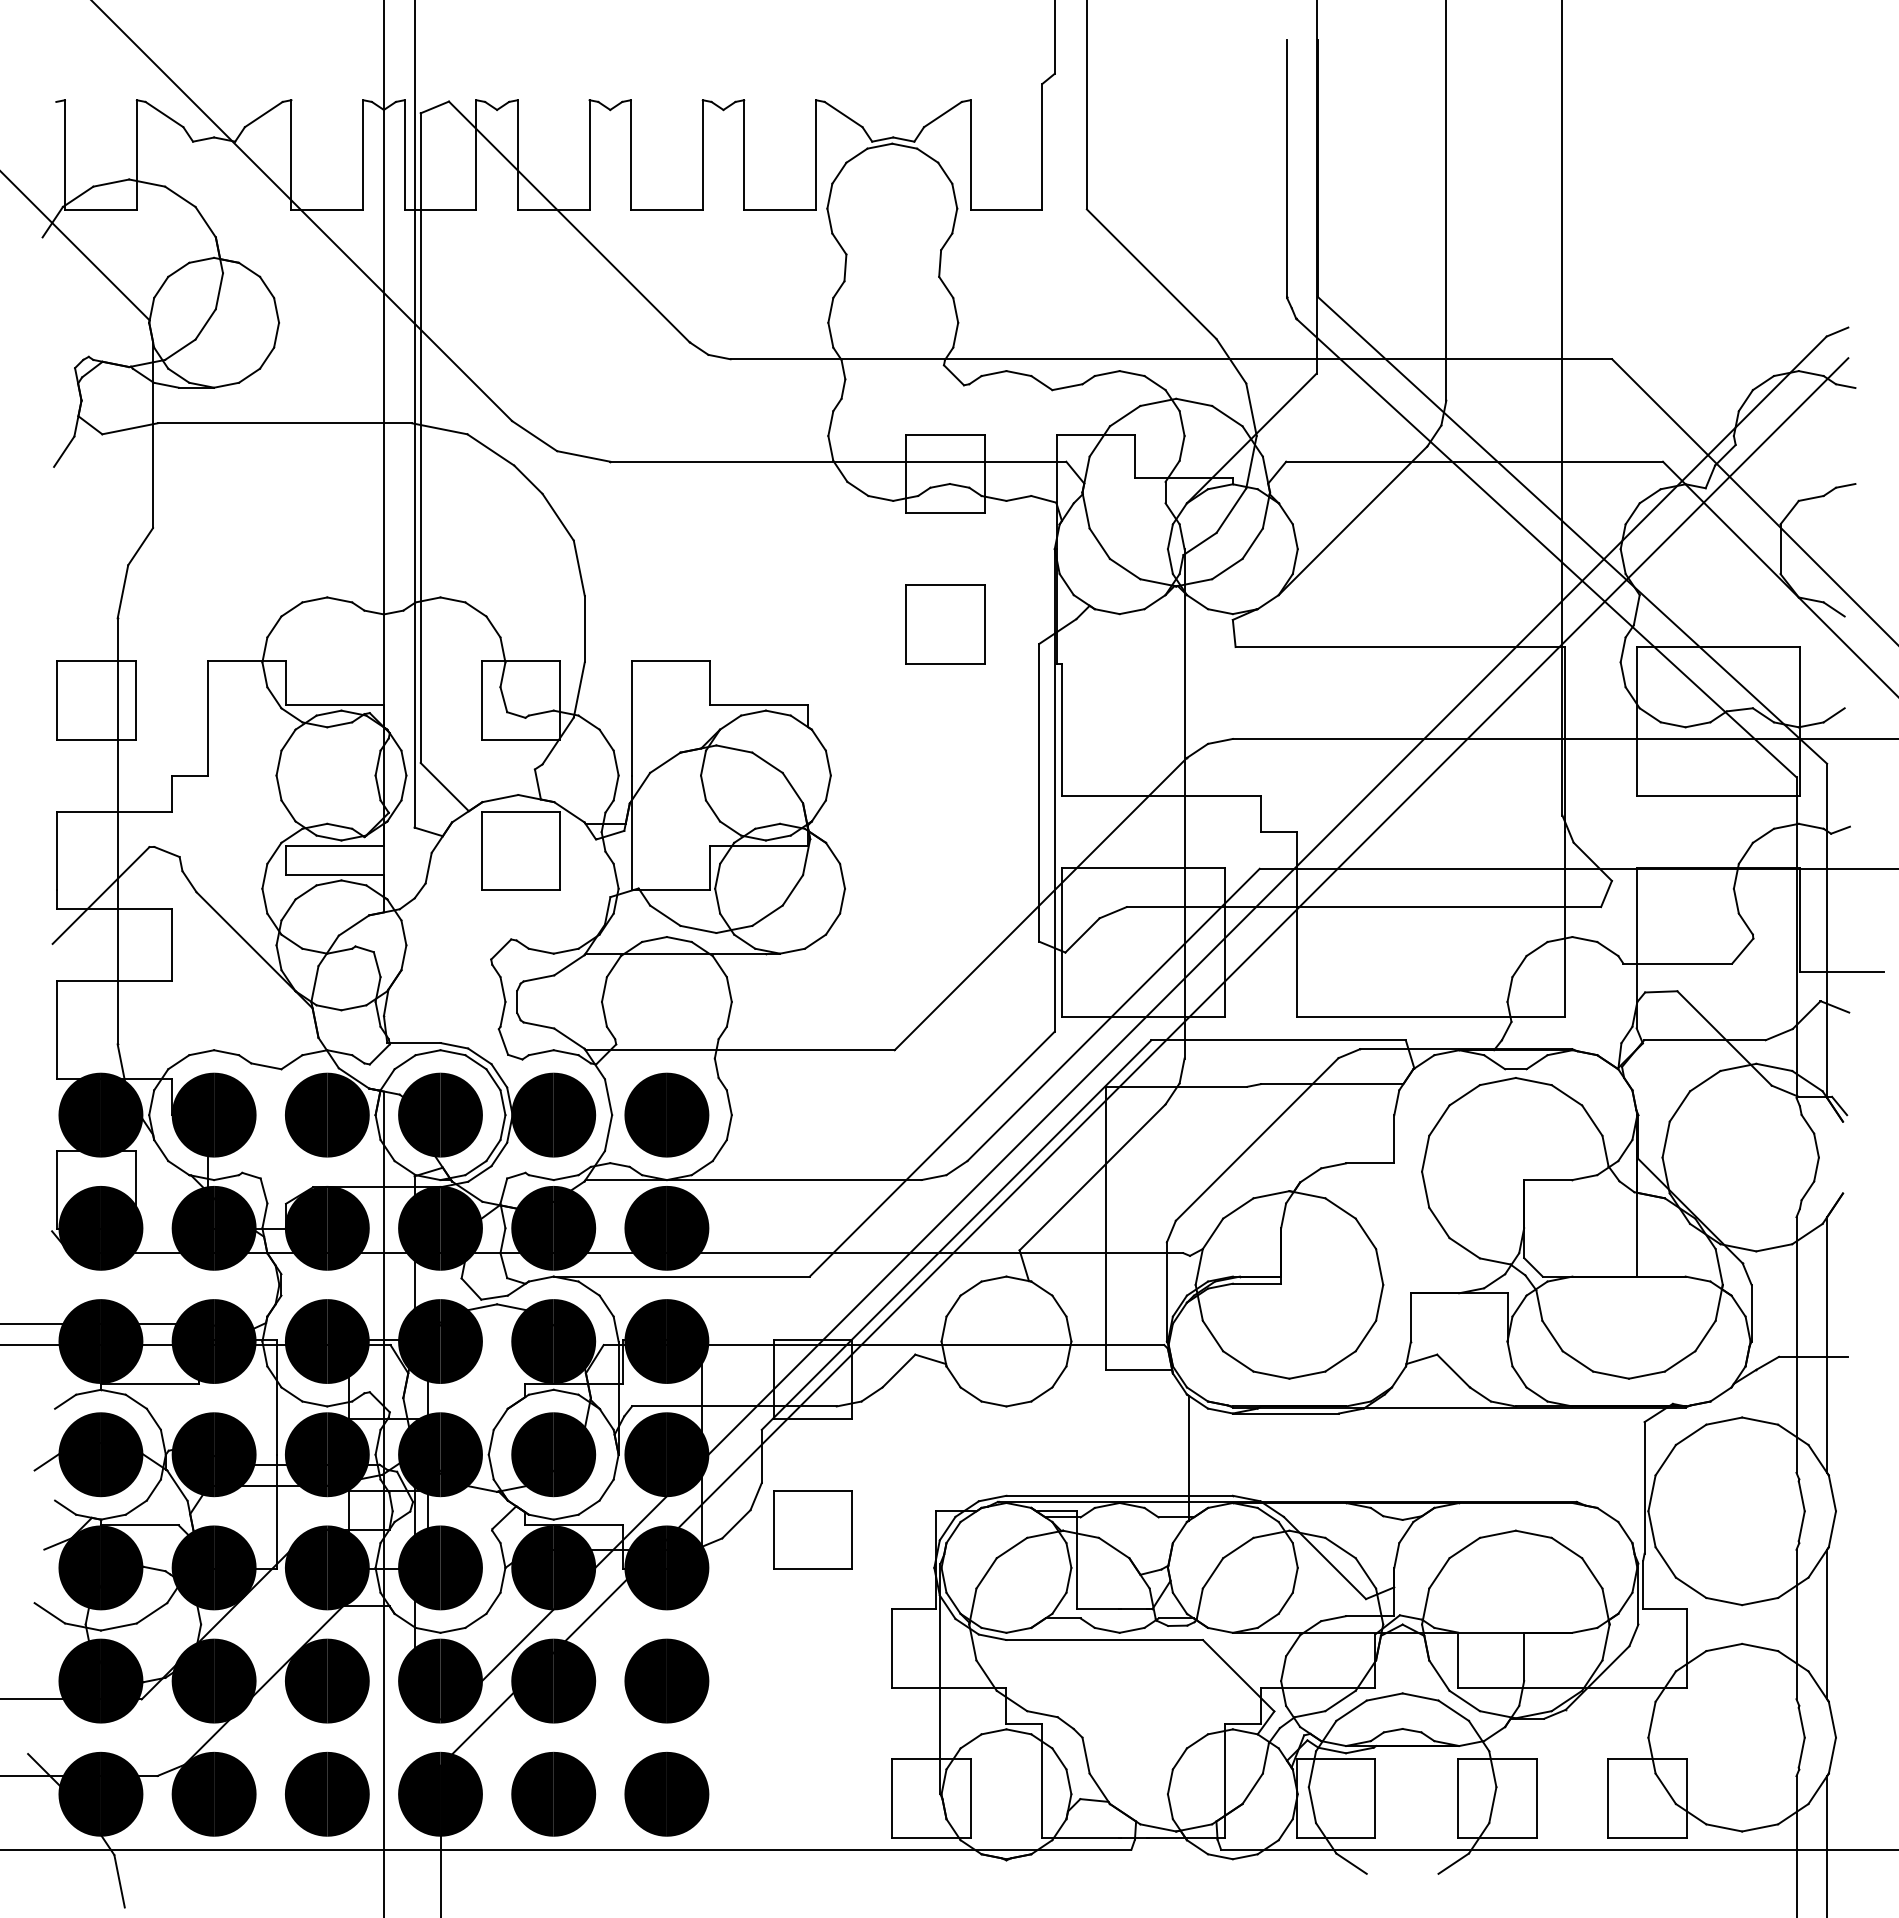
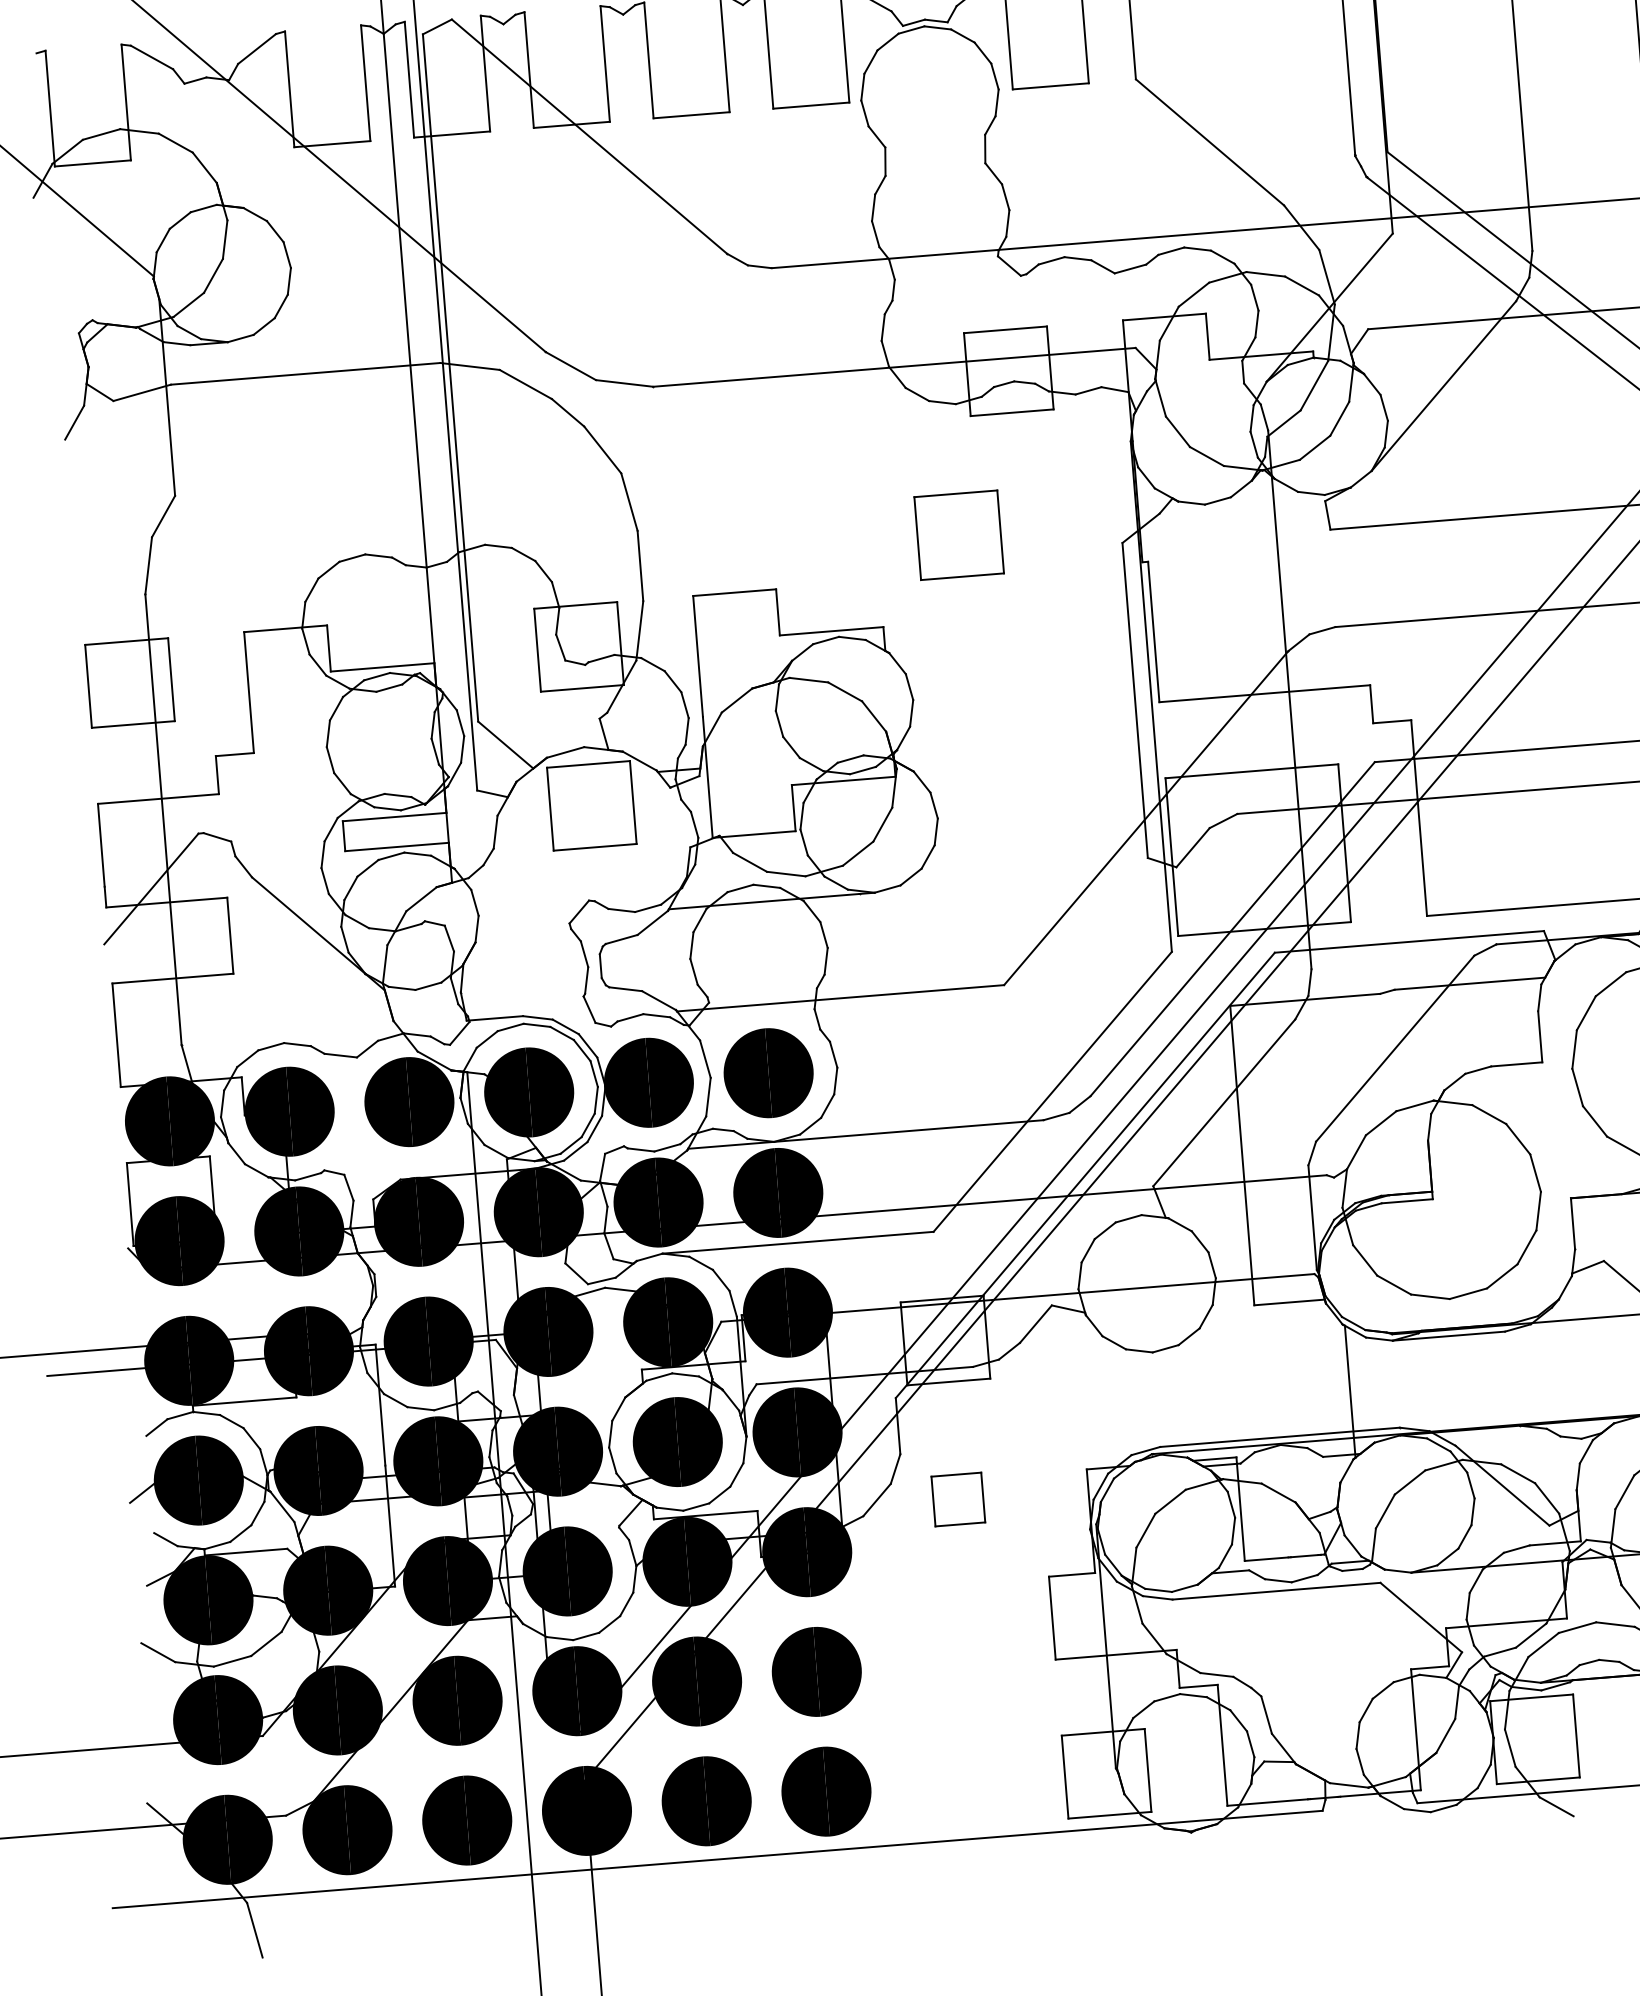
part: (945, 624) -> (959, 535), moved
part: (812, 1529) -> (957, 1499), size x0.6

